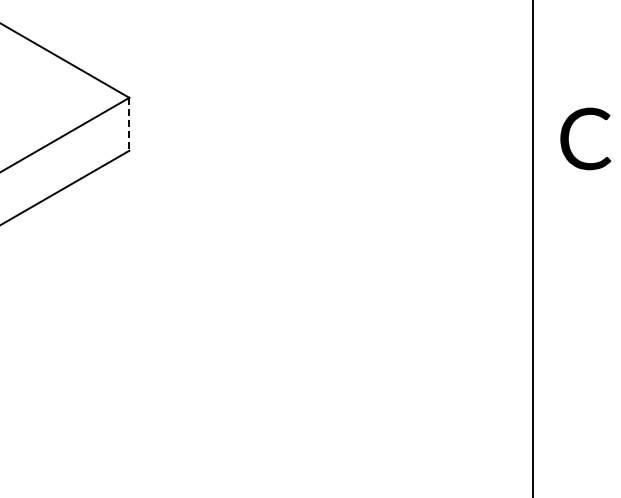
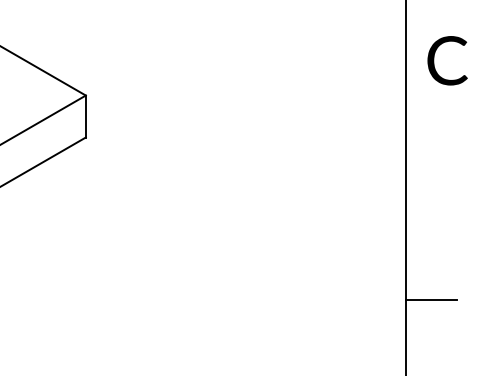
line: (129, 124) -> (85, 116), dashed -> solid
text: (585, 138) -> (447, 60), moved
line: (565, 355) -> (431, 299), added

